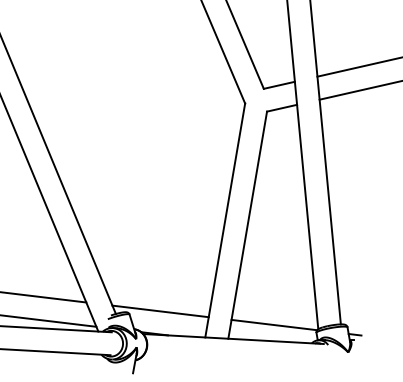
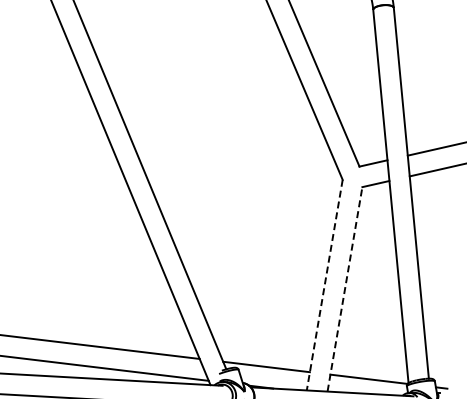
line: (224, 220) -> (324, 285), solid -> dashed
line: (247, 225) -> (344, 289), solid -> dashed

